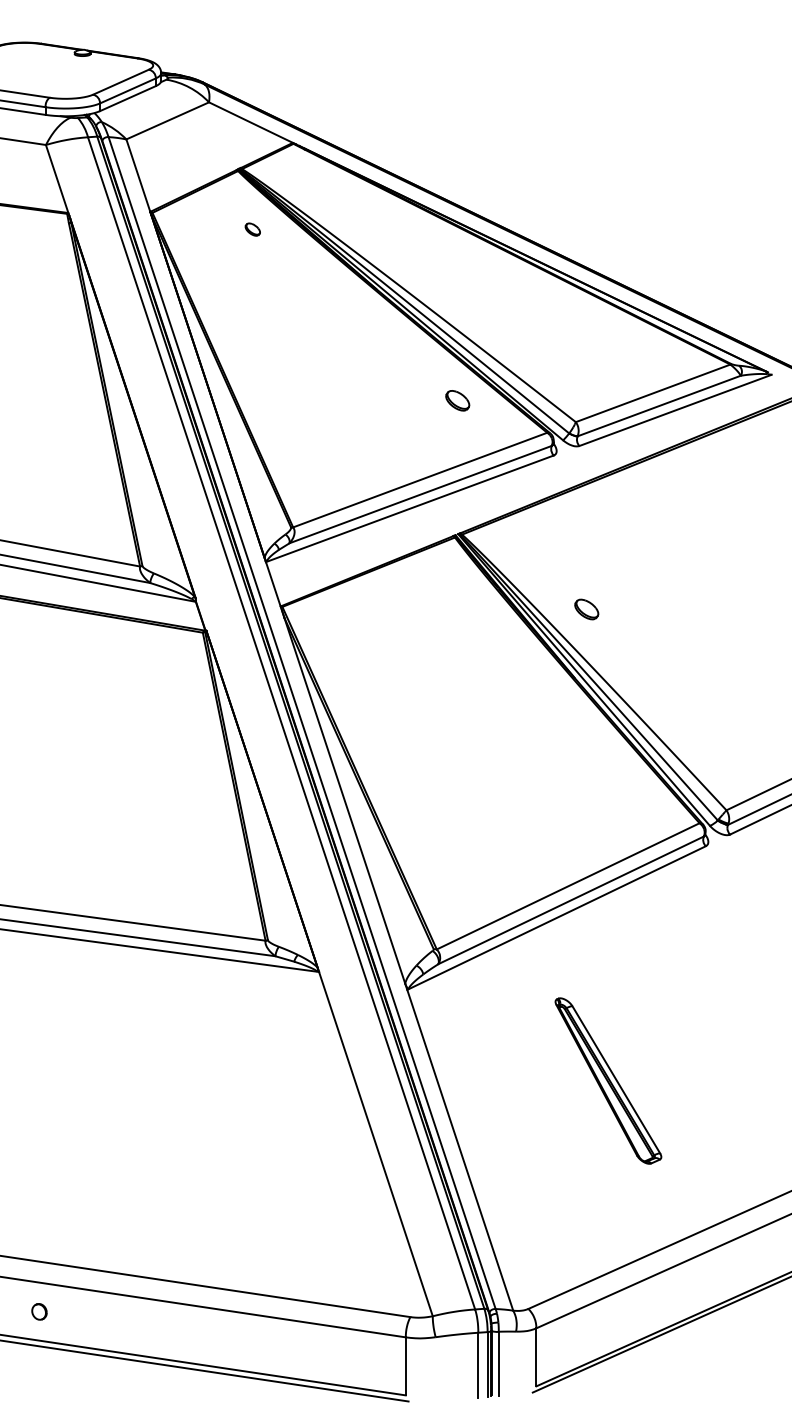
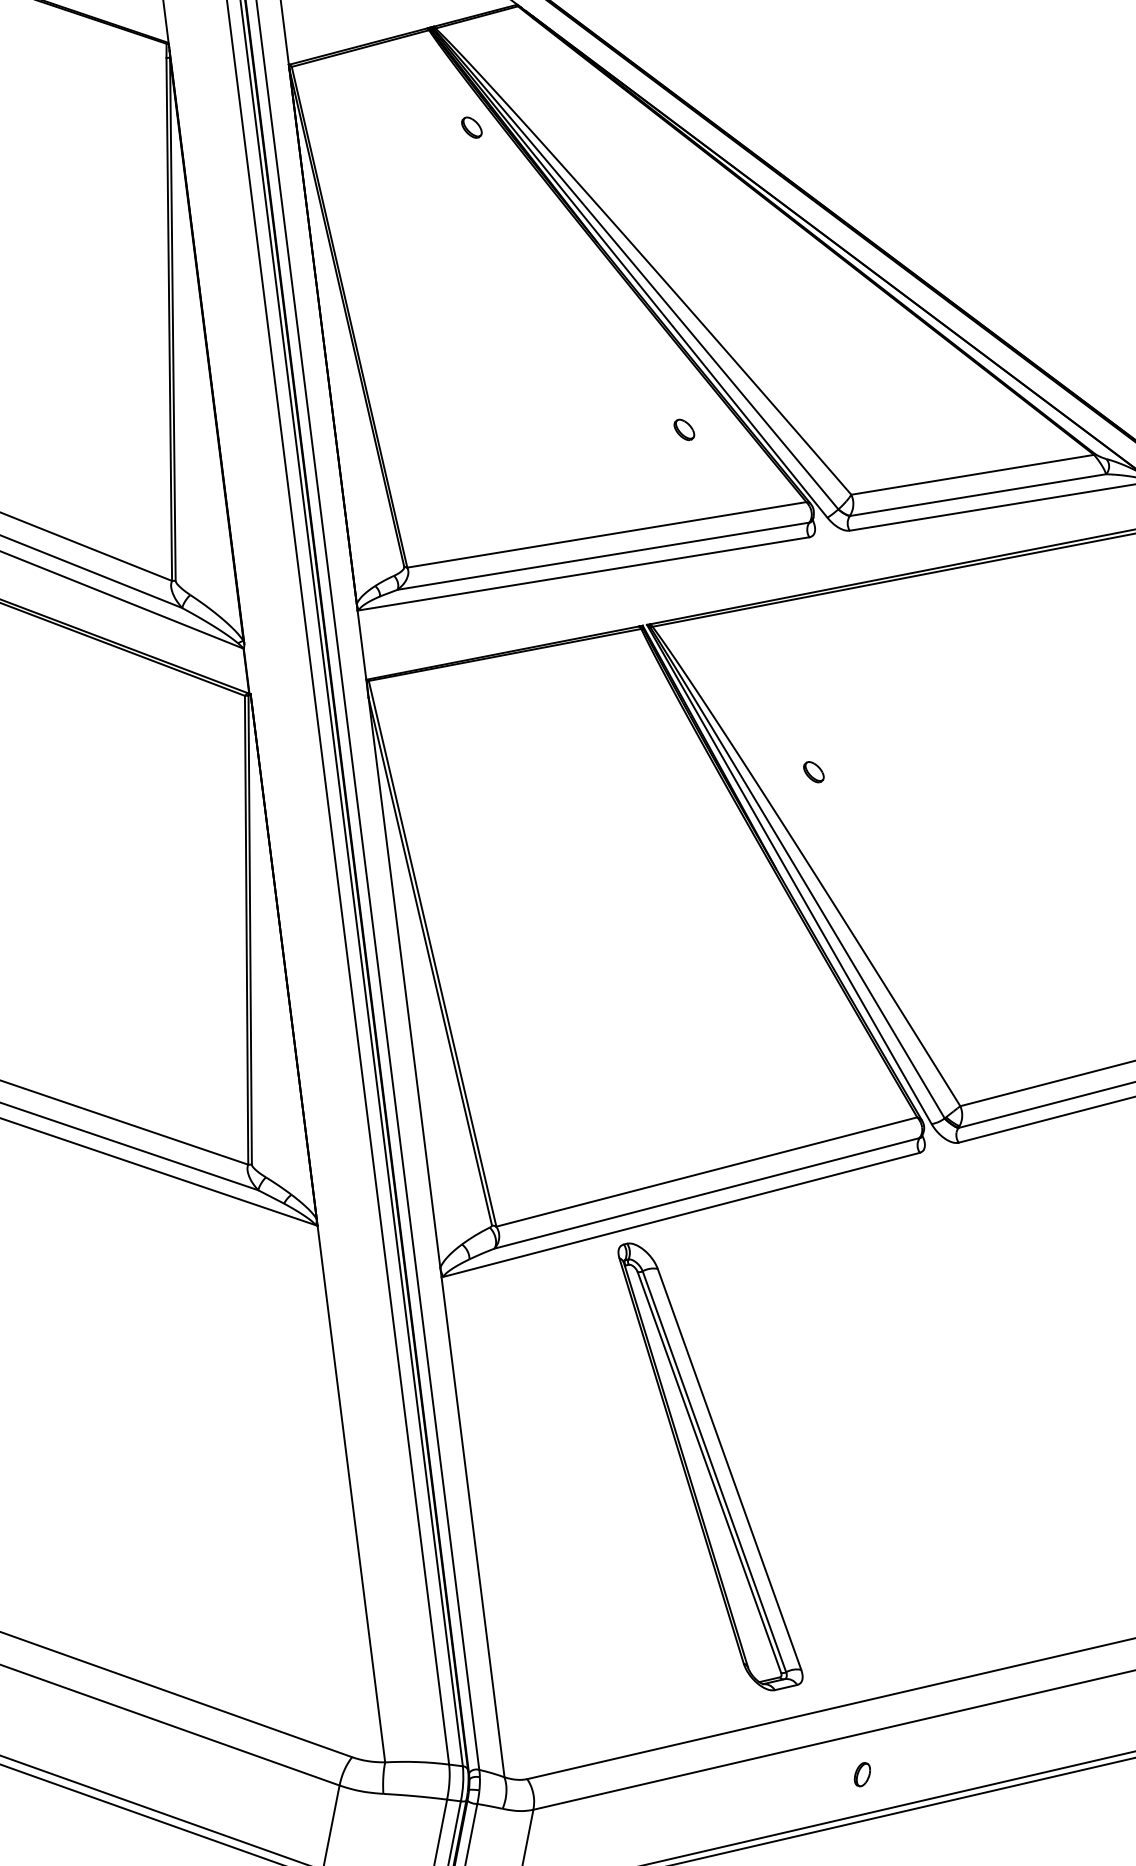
part: (252, 229) -> (471, 127), moved
part: (457, 401) -> (684, 430), size x0.62
part: (587, 609) -> (814, 772), size x0.62
part: (608, 1080) -> (710, 1467), size x1.67
part: (747, 1262) -> (861, 1774), added

